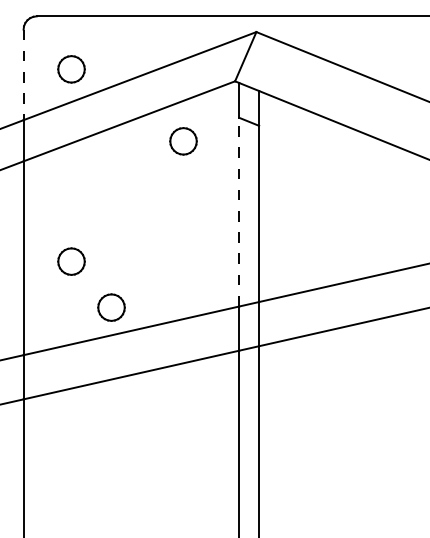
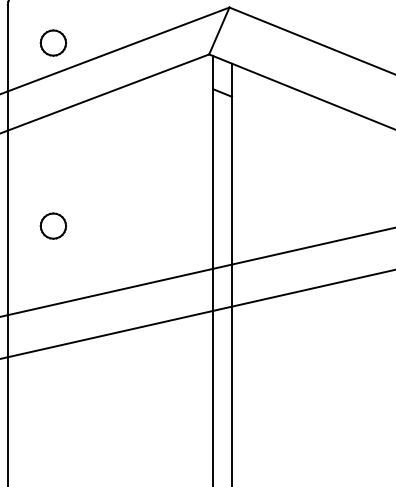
line: (23, 75) -> (7, 48), dashed -> solid
part: (183, 141) -> (160, 111), removed
line: (239, 211) -> (213, 178), dashed -> solid
part: (111, 307) -> (91, 269), removed

